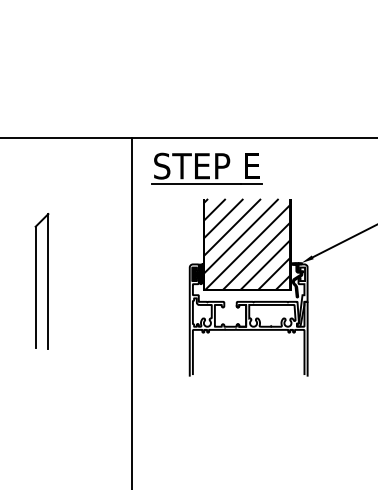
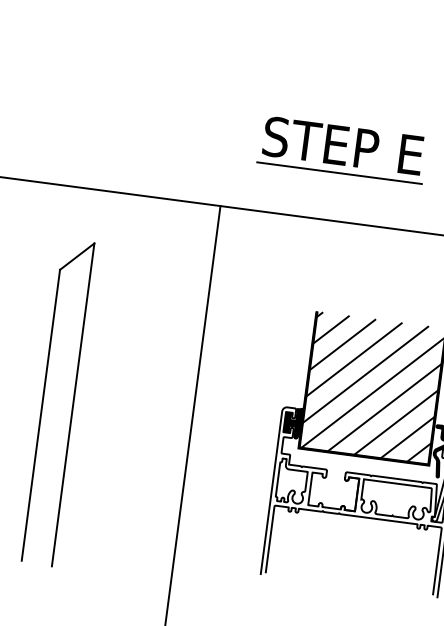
part: (206, 168) -> (342, 149), moved
part: (41, 281) -> (57, 403), size x1.6

